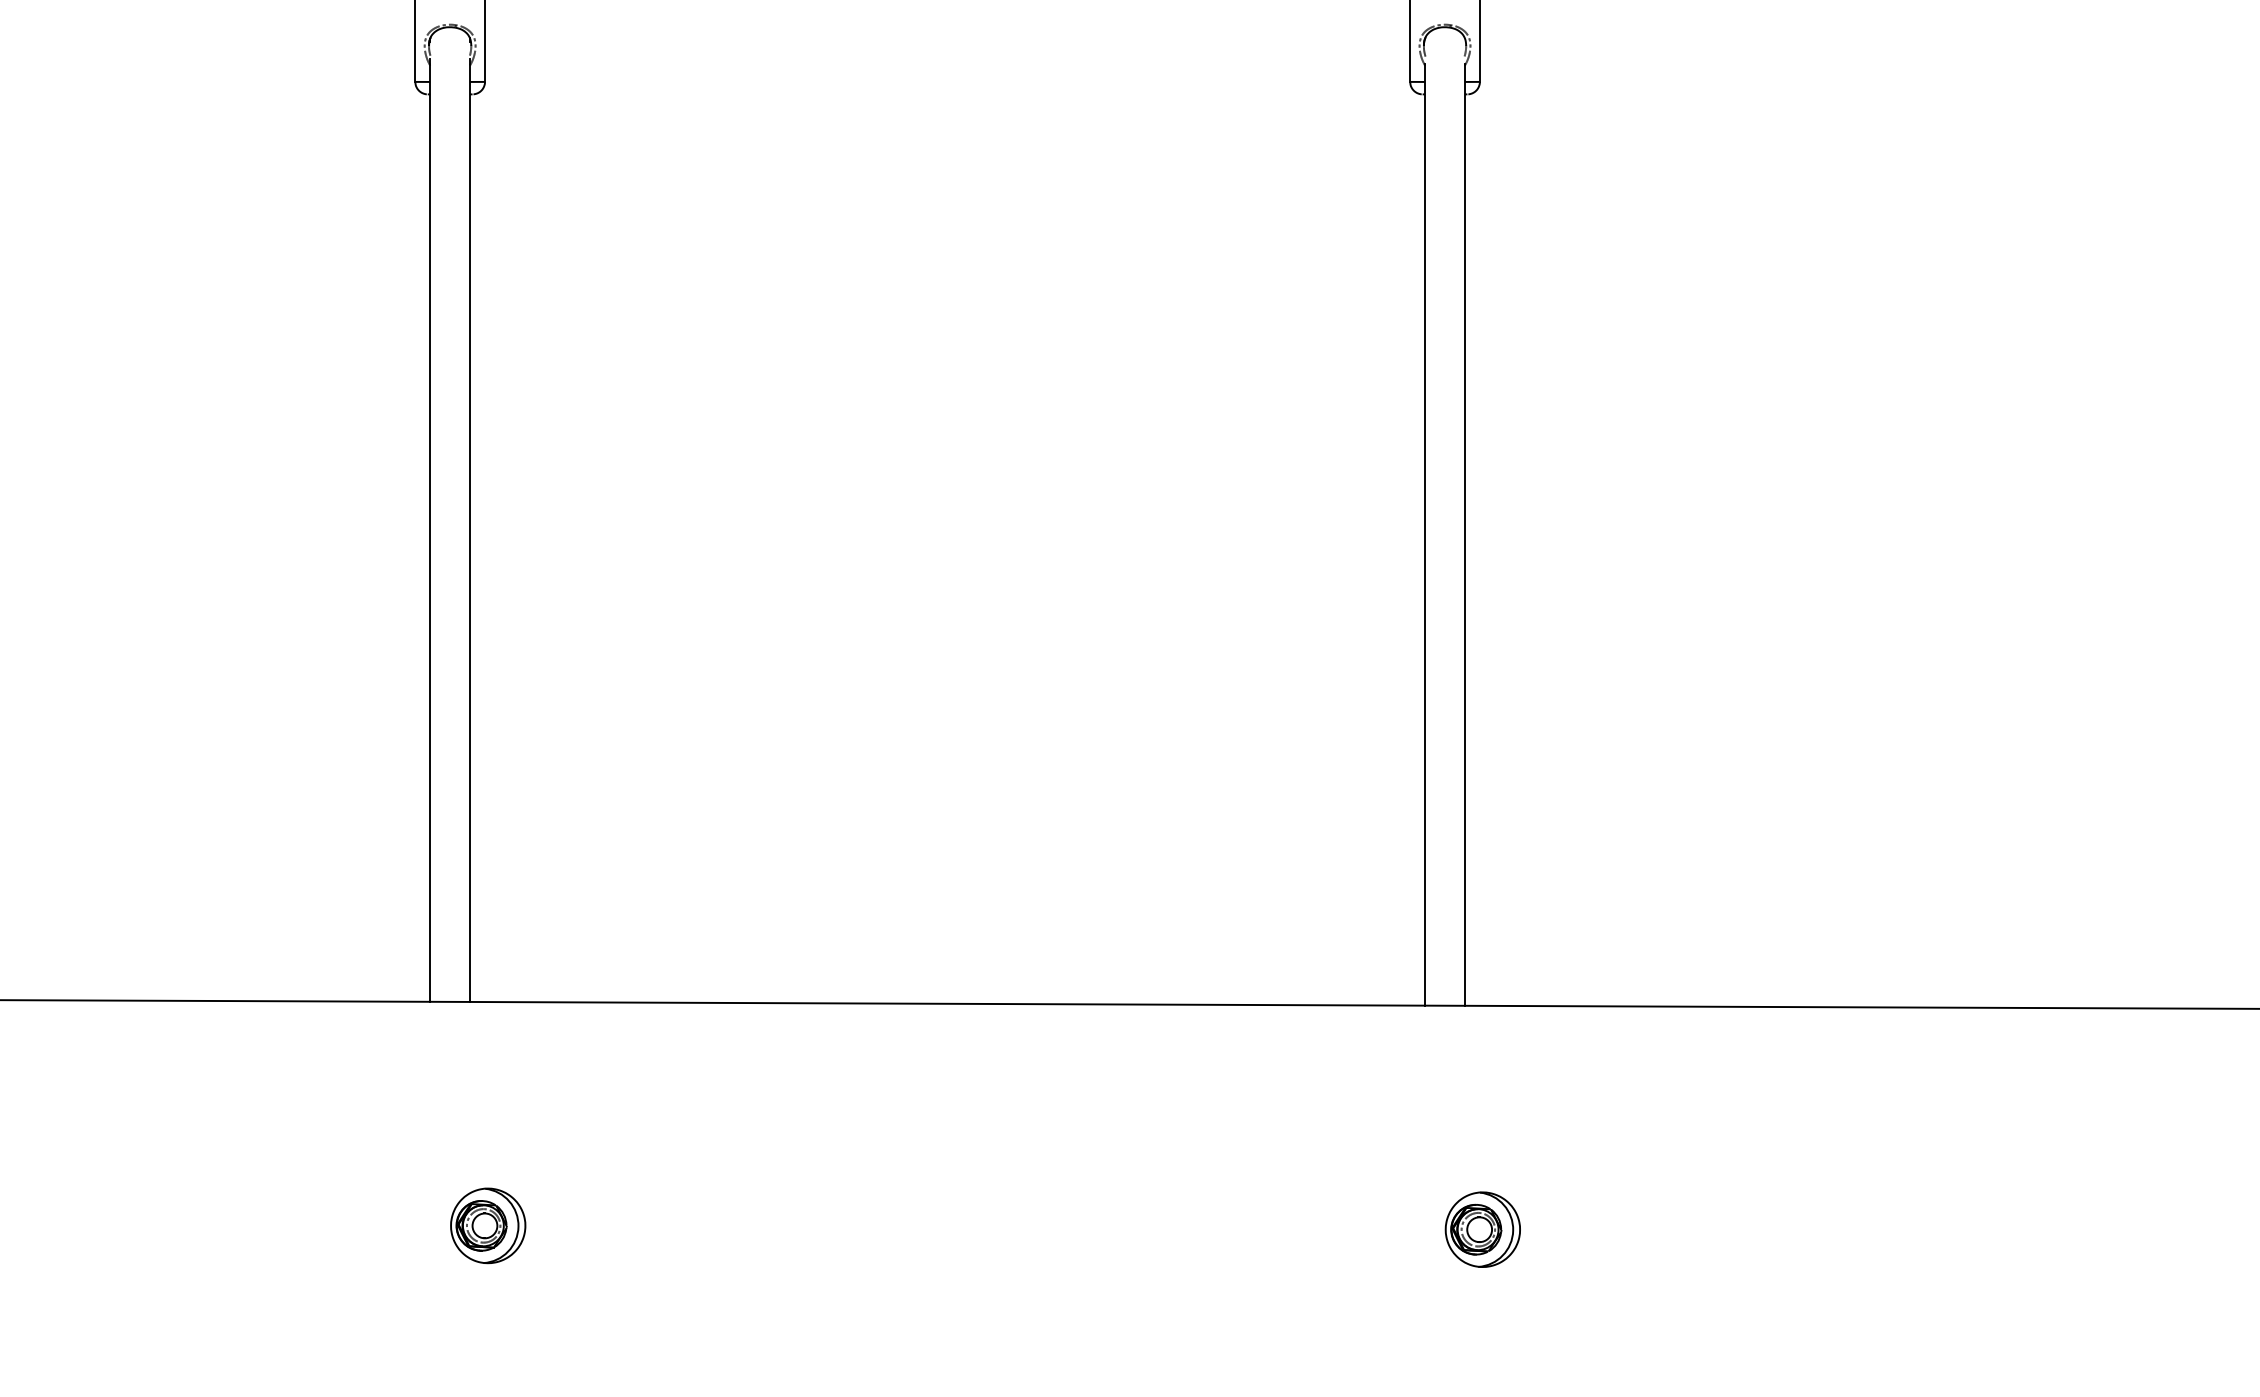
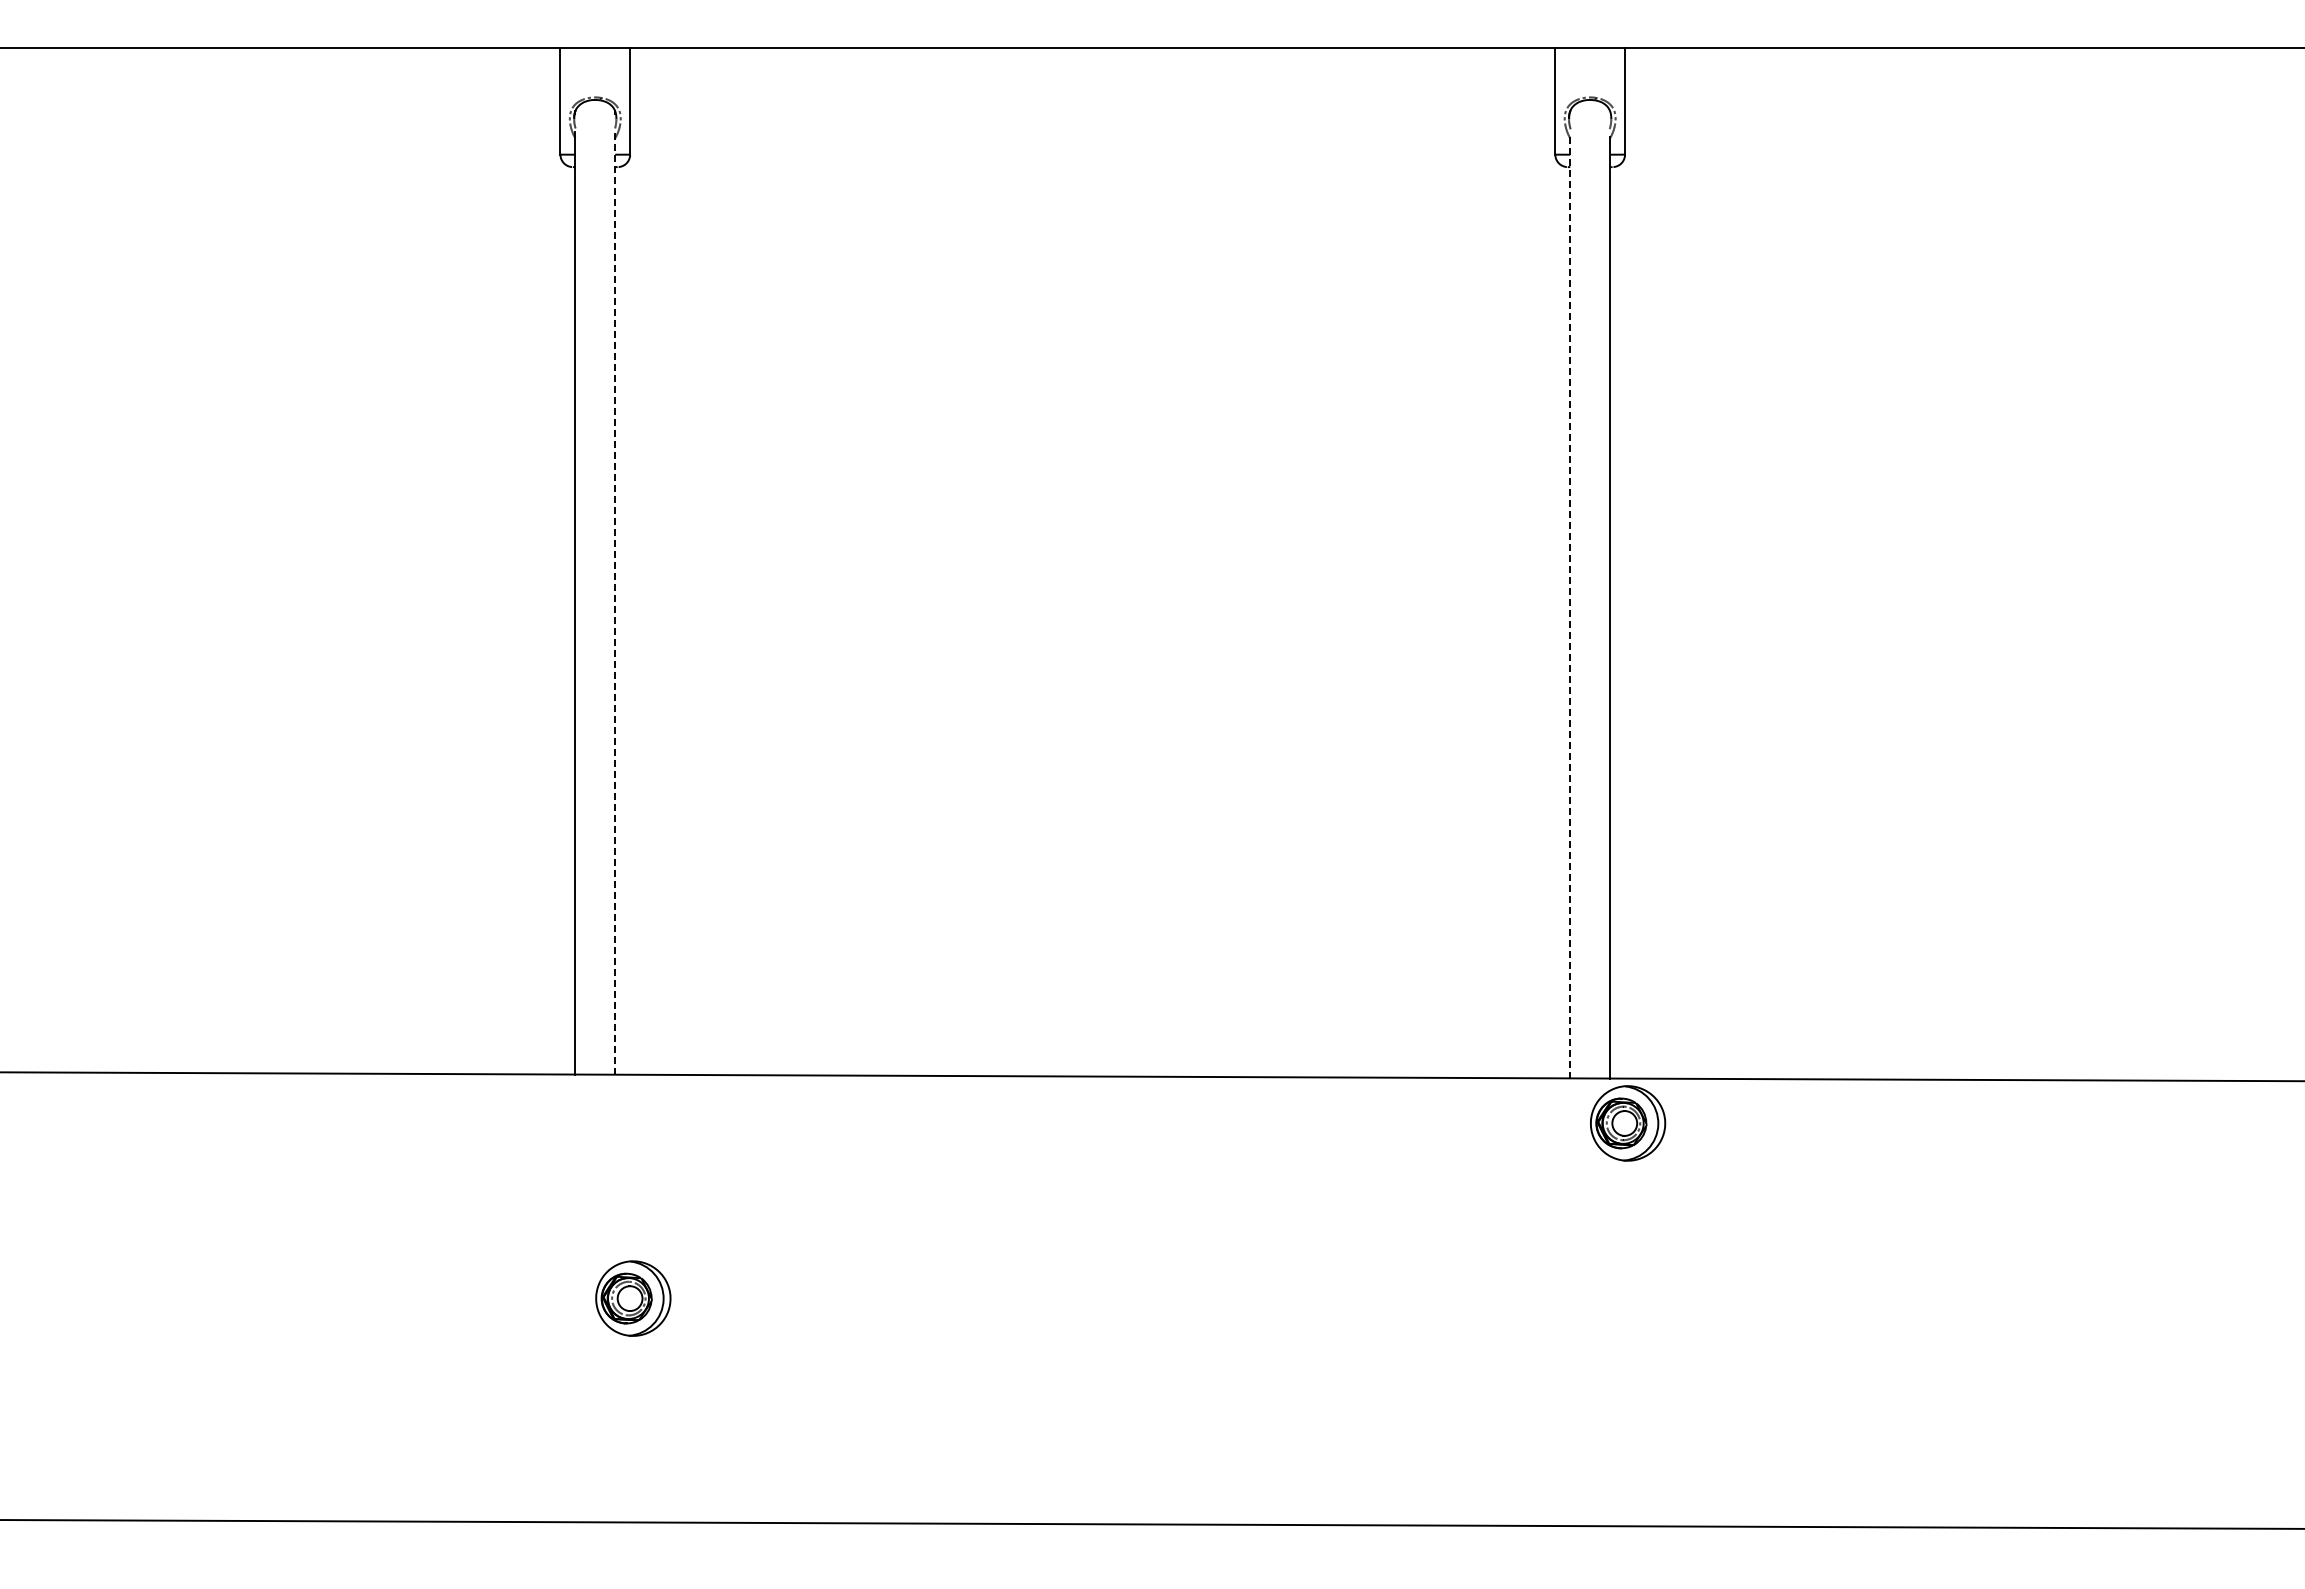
line: (470, 529) -> (615, 602), solid -> dashed
line: (1425, 534) -> (1570, 607), solid -> dashed
part: (1483, 1229) -> (1628, 1123), moved

